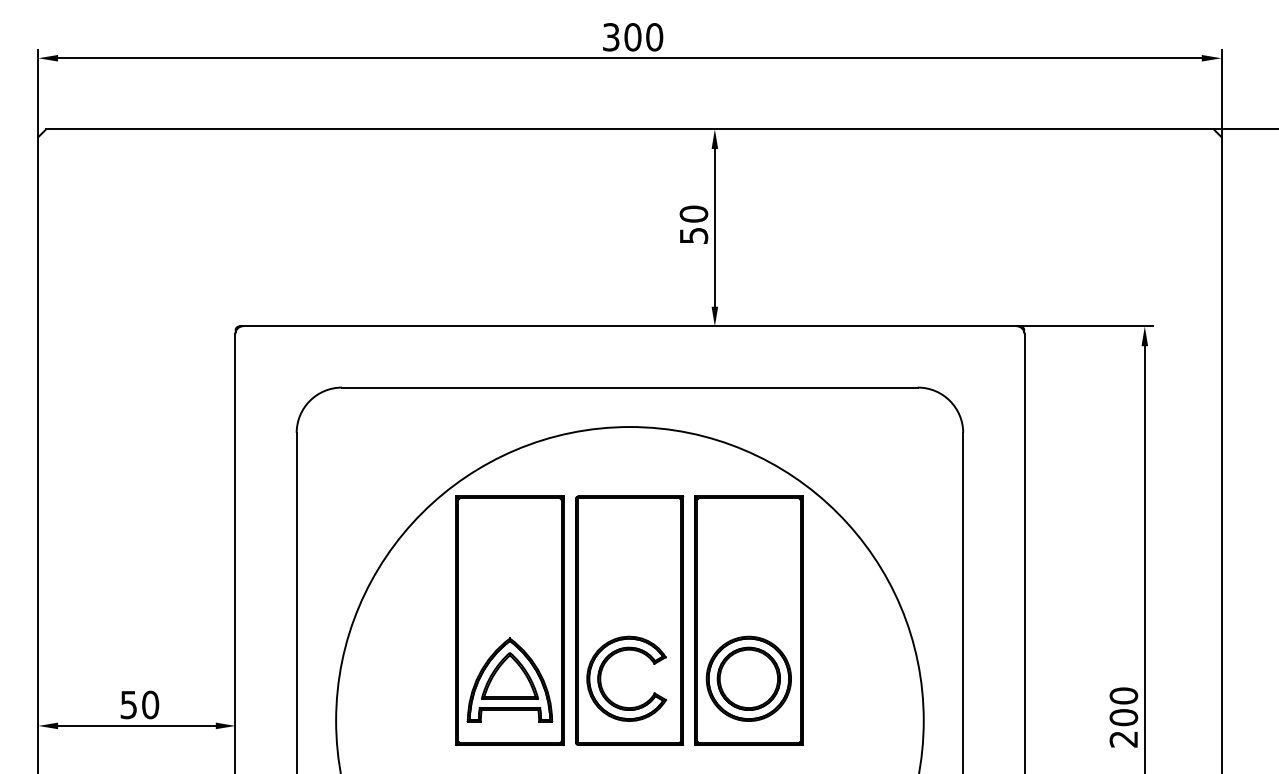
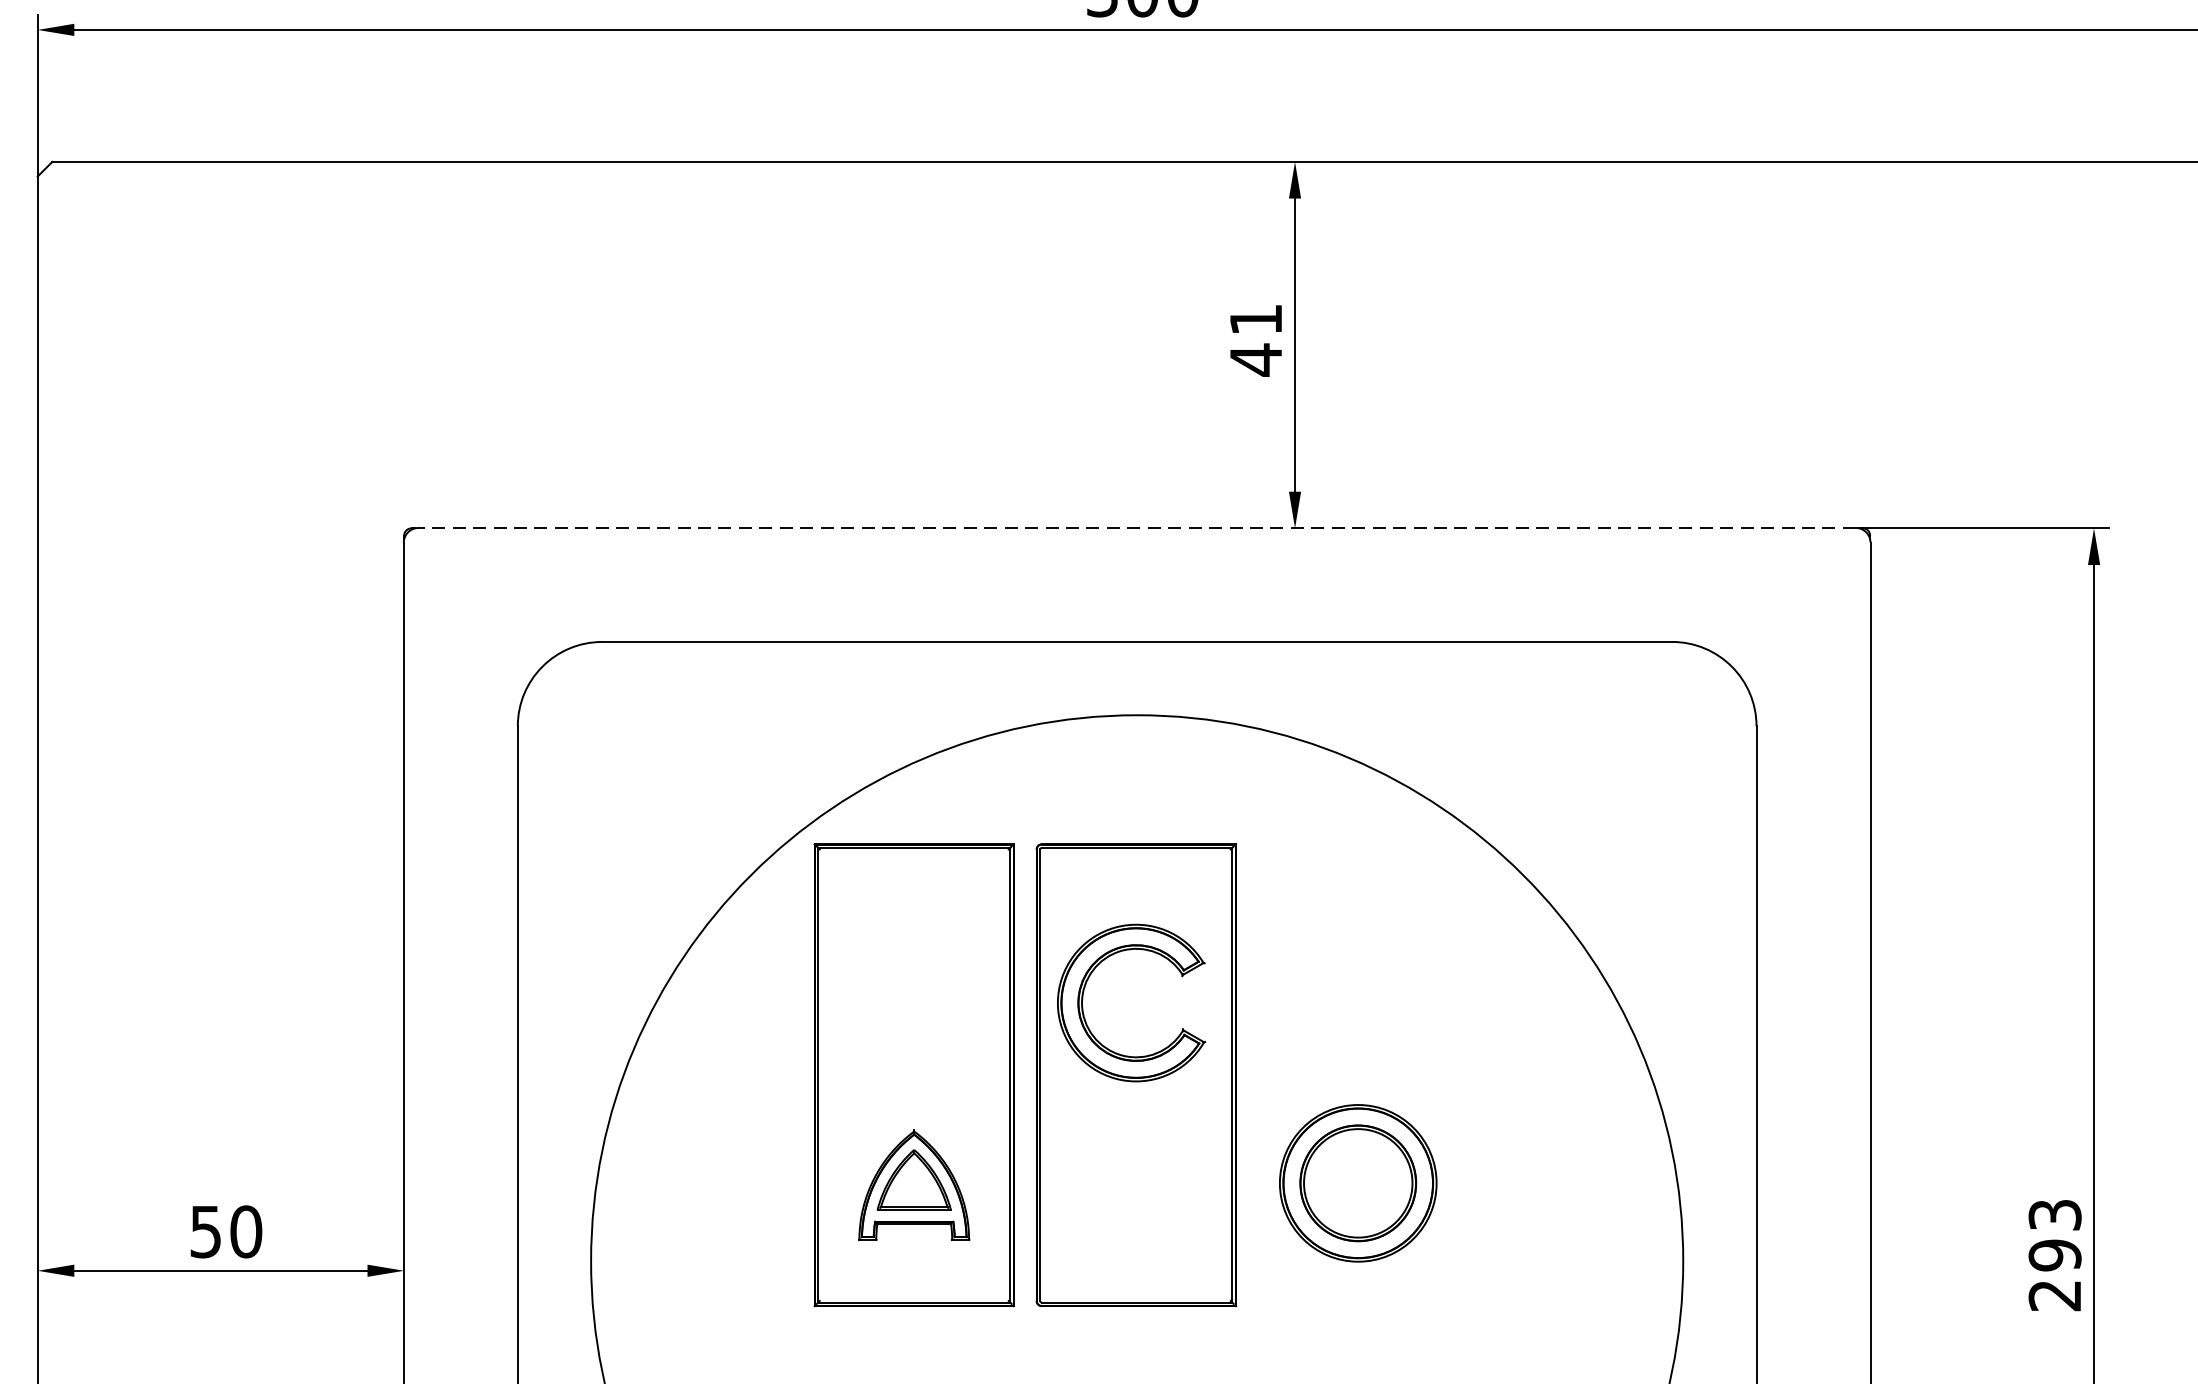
text: (693, 224) -> (1255, 338), 50 -> 41
line: (629, 326) -> (1136, 528), solid -> dashed
part: (748, 620) -> (1357, 1074), removed
part: (602, 671) -> (1086, 989), moved
part: (509, 679) -> (913, 1184), size x0.7
text: (1123, 706) -> (2054, 1234), 200 -> 293

